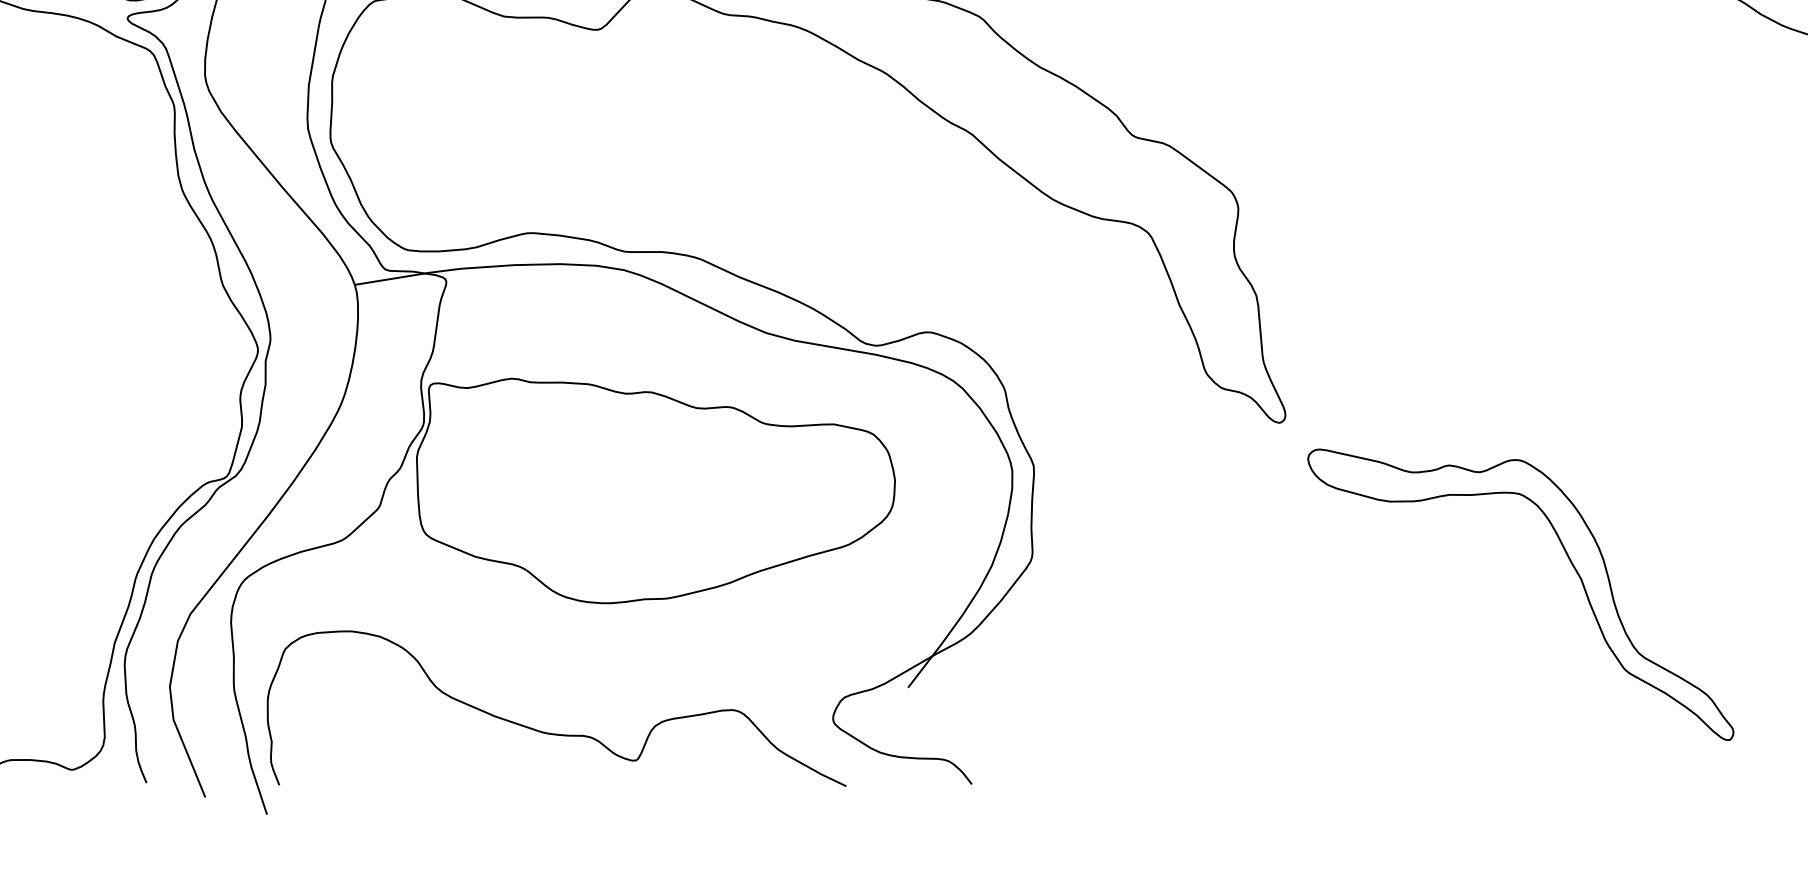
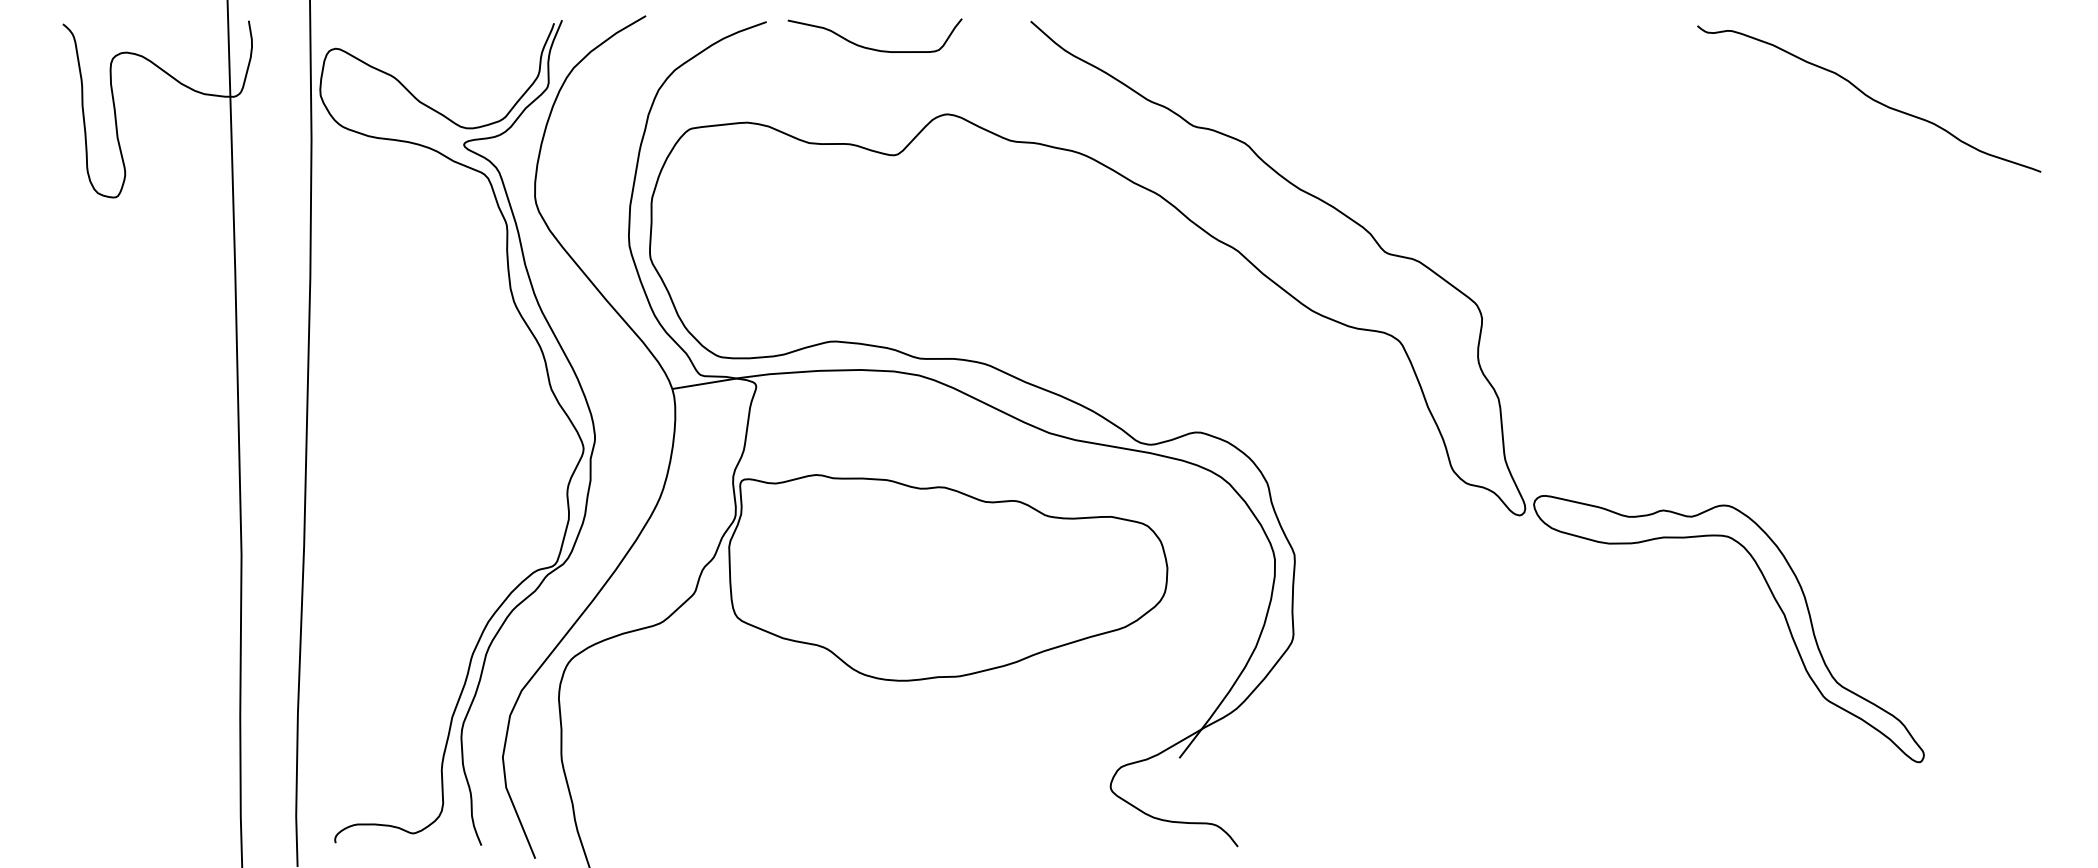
part: (1573, 569) -> (1777, 605), moved
curve: (552, 732) -> (853, 799), removed

